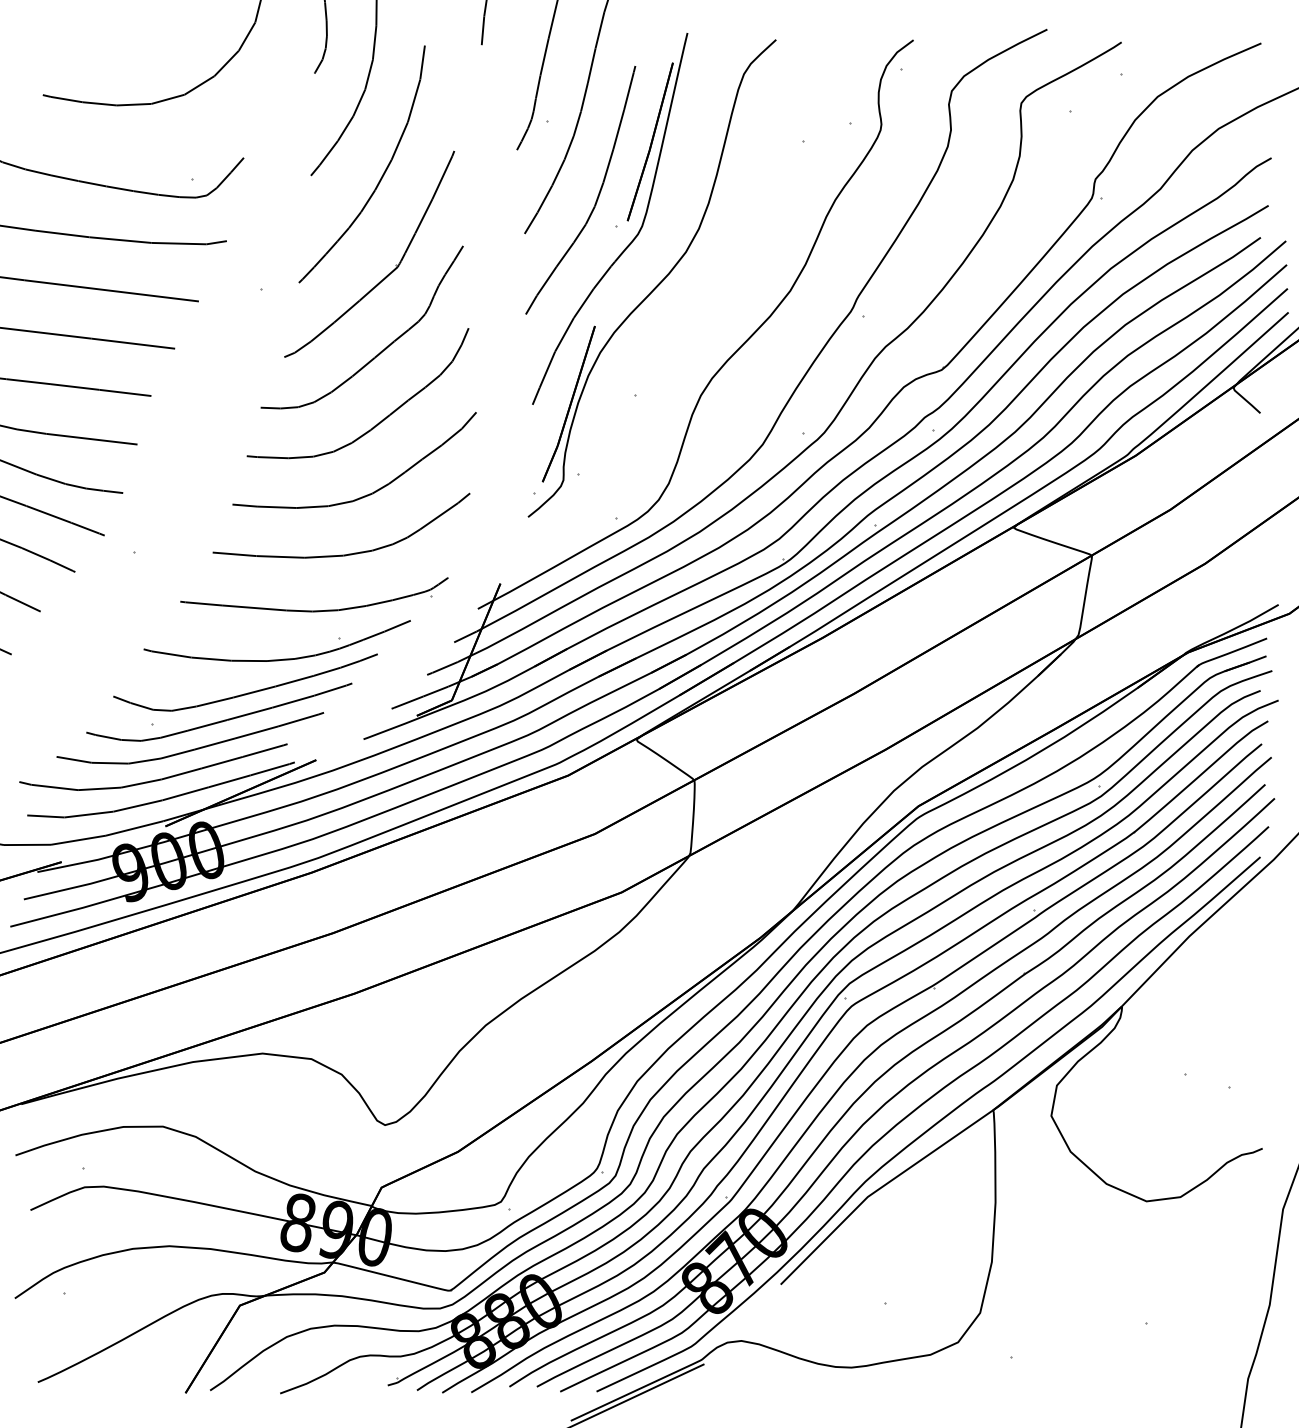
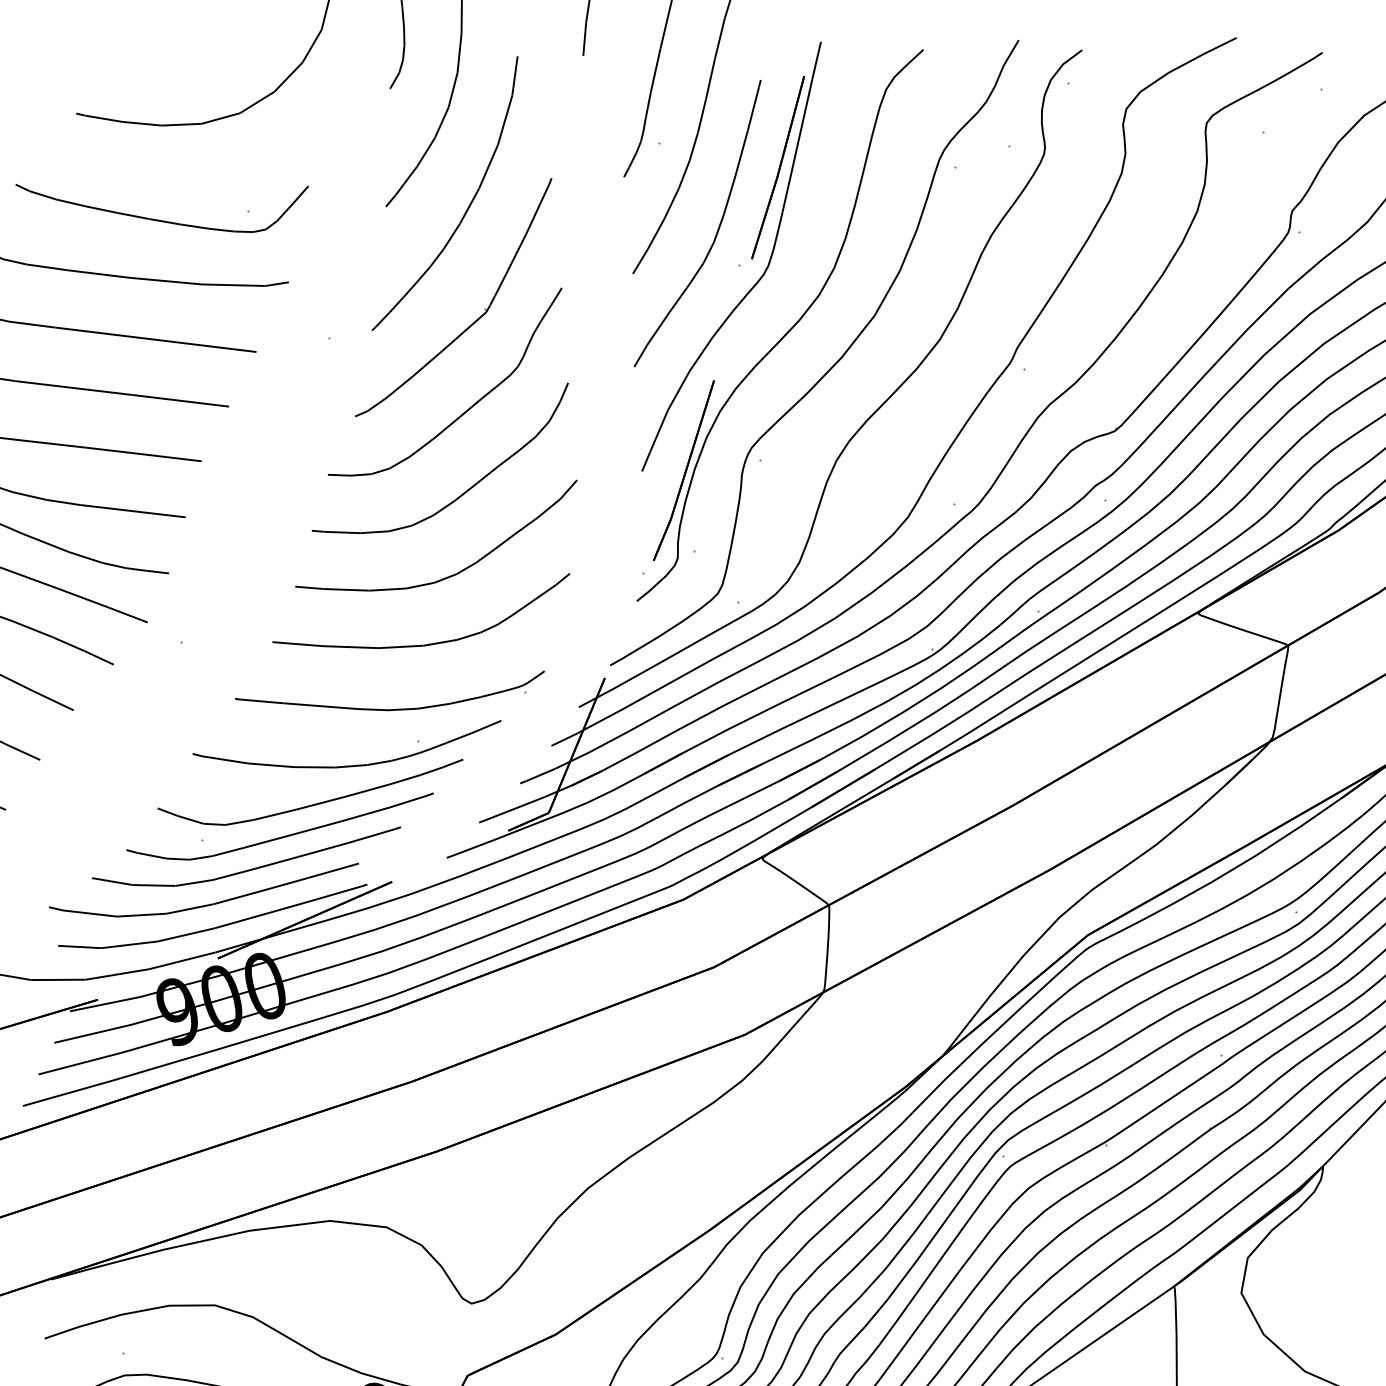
curve: (695, 315) -> (830, 368), added

